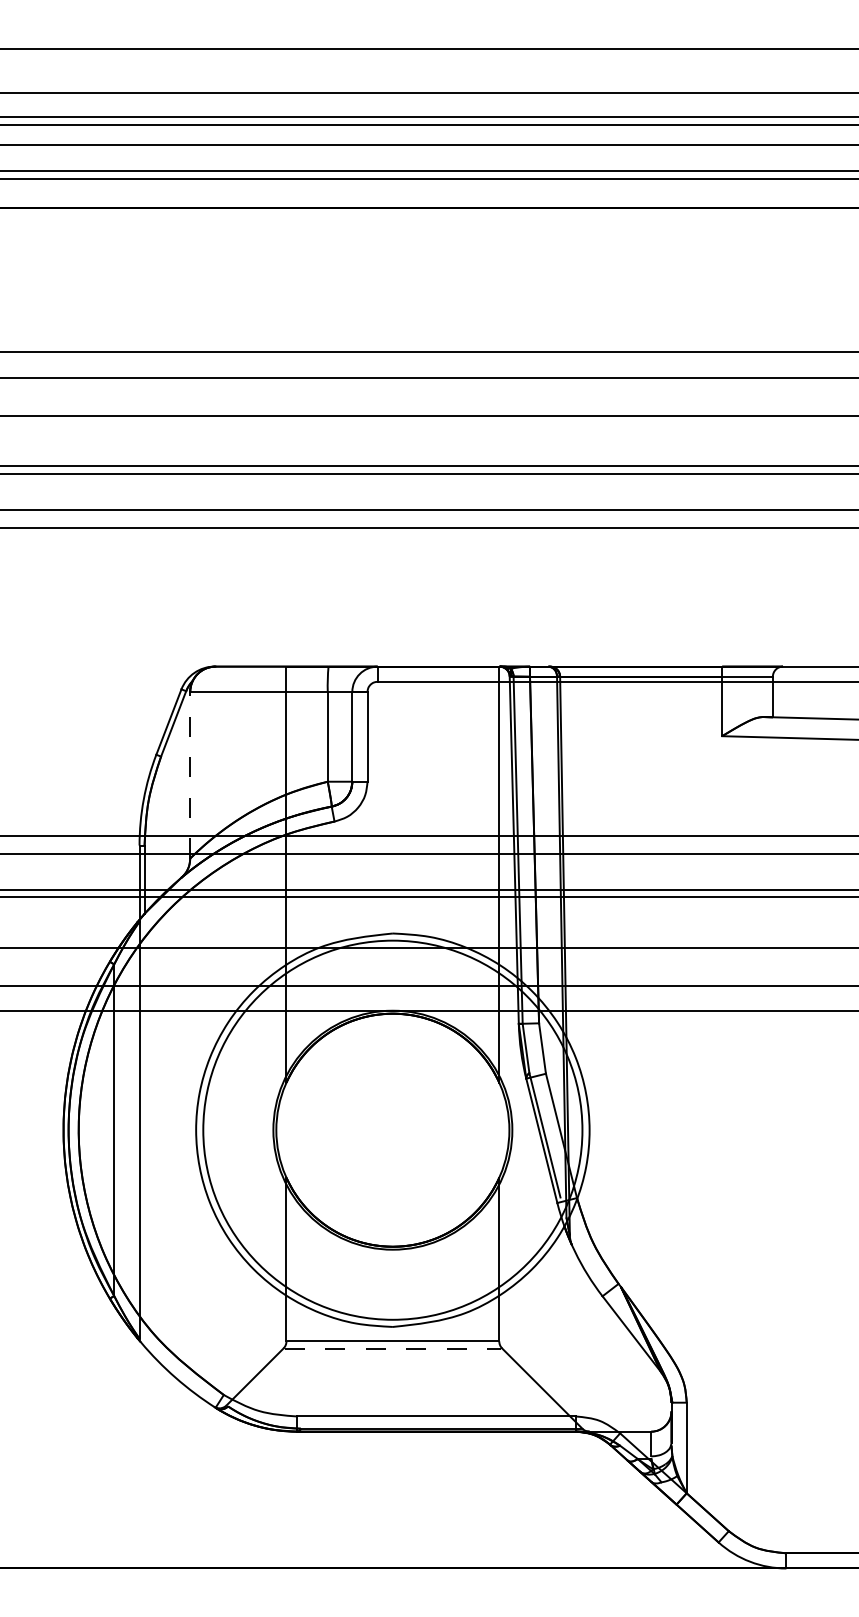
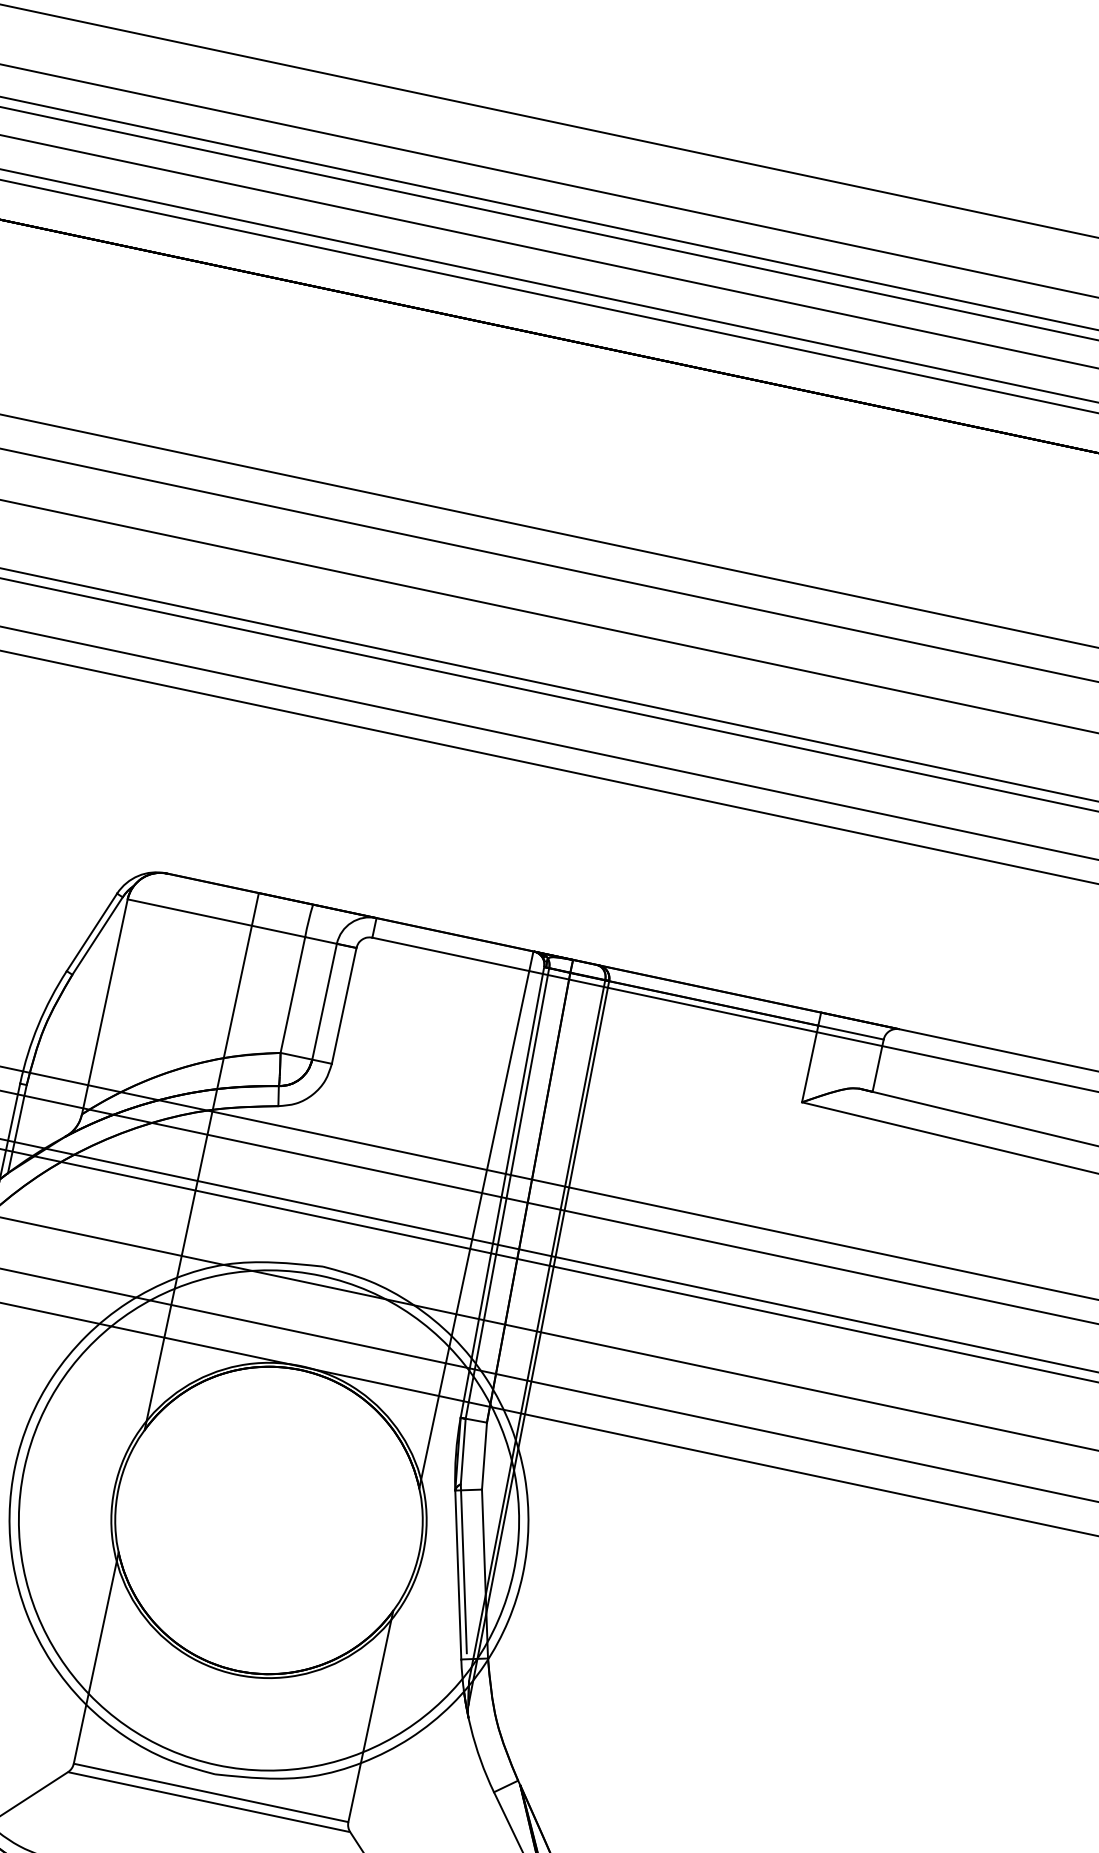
line: (190, 774) -> (105, 1005), dashed -> solid
line: (393, 1348) -> (209, 1802), dashed -> solid

